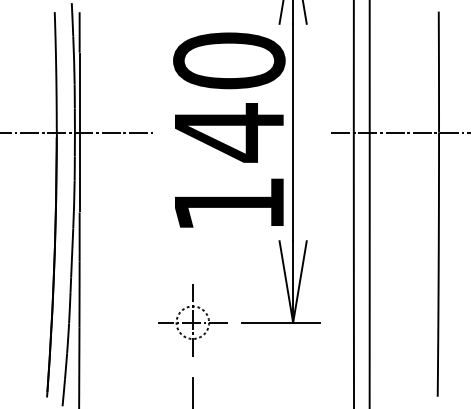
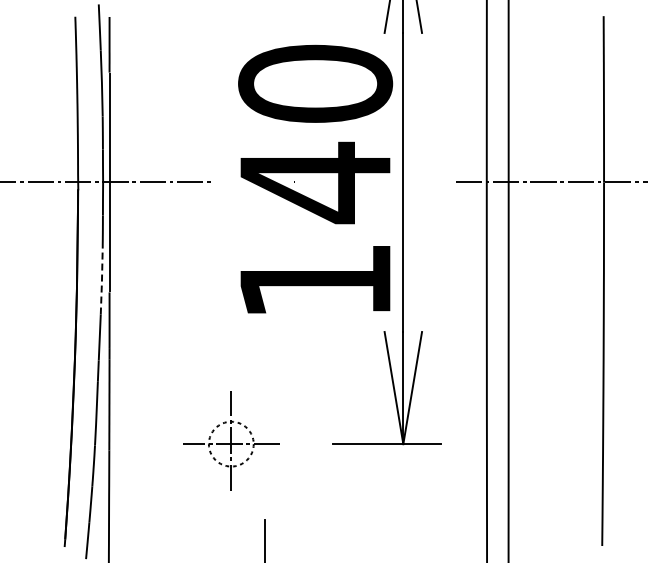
line: (73, 205) -> (101, 282), solid -> dashed
part: (192, 320) -> (231, 440), moved

